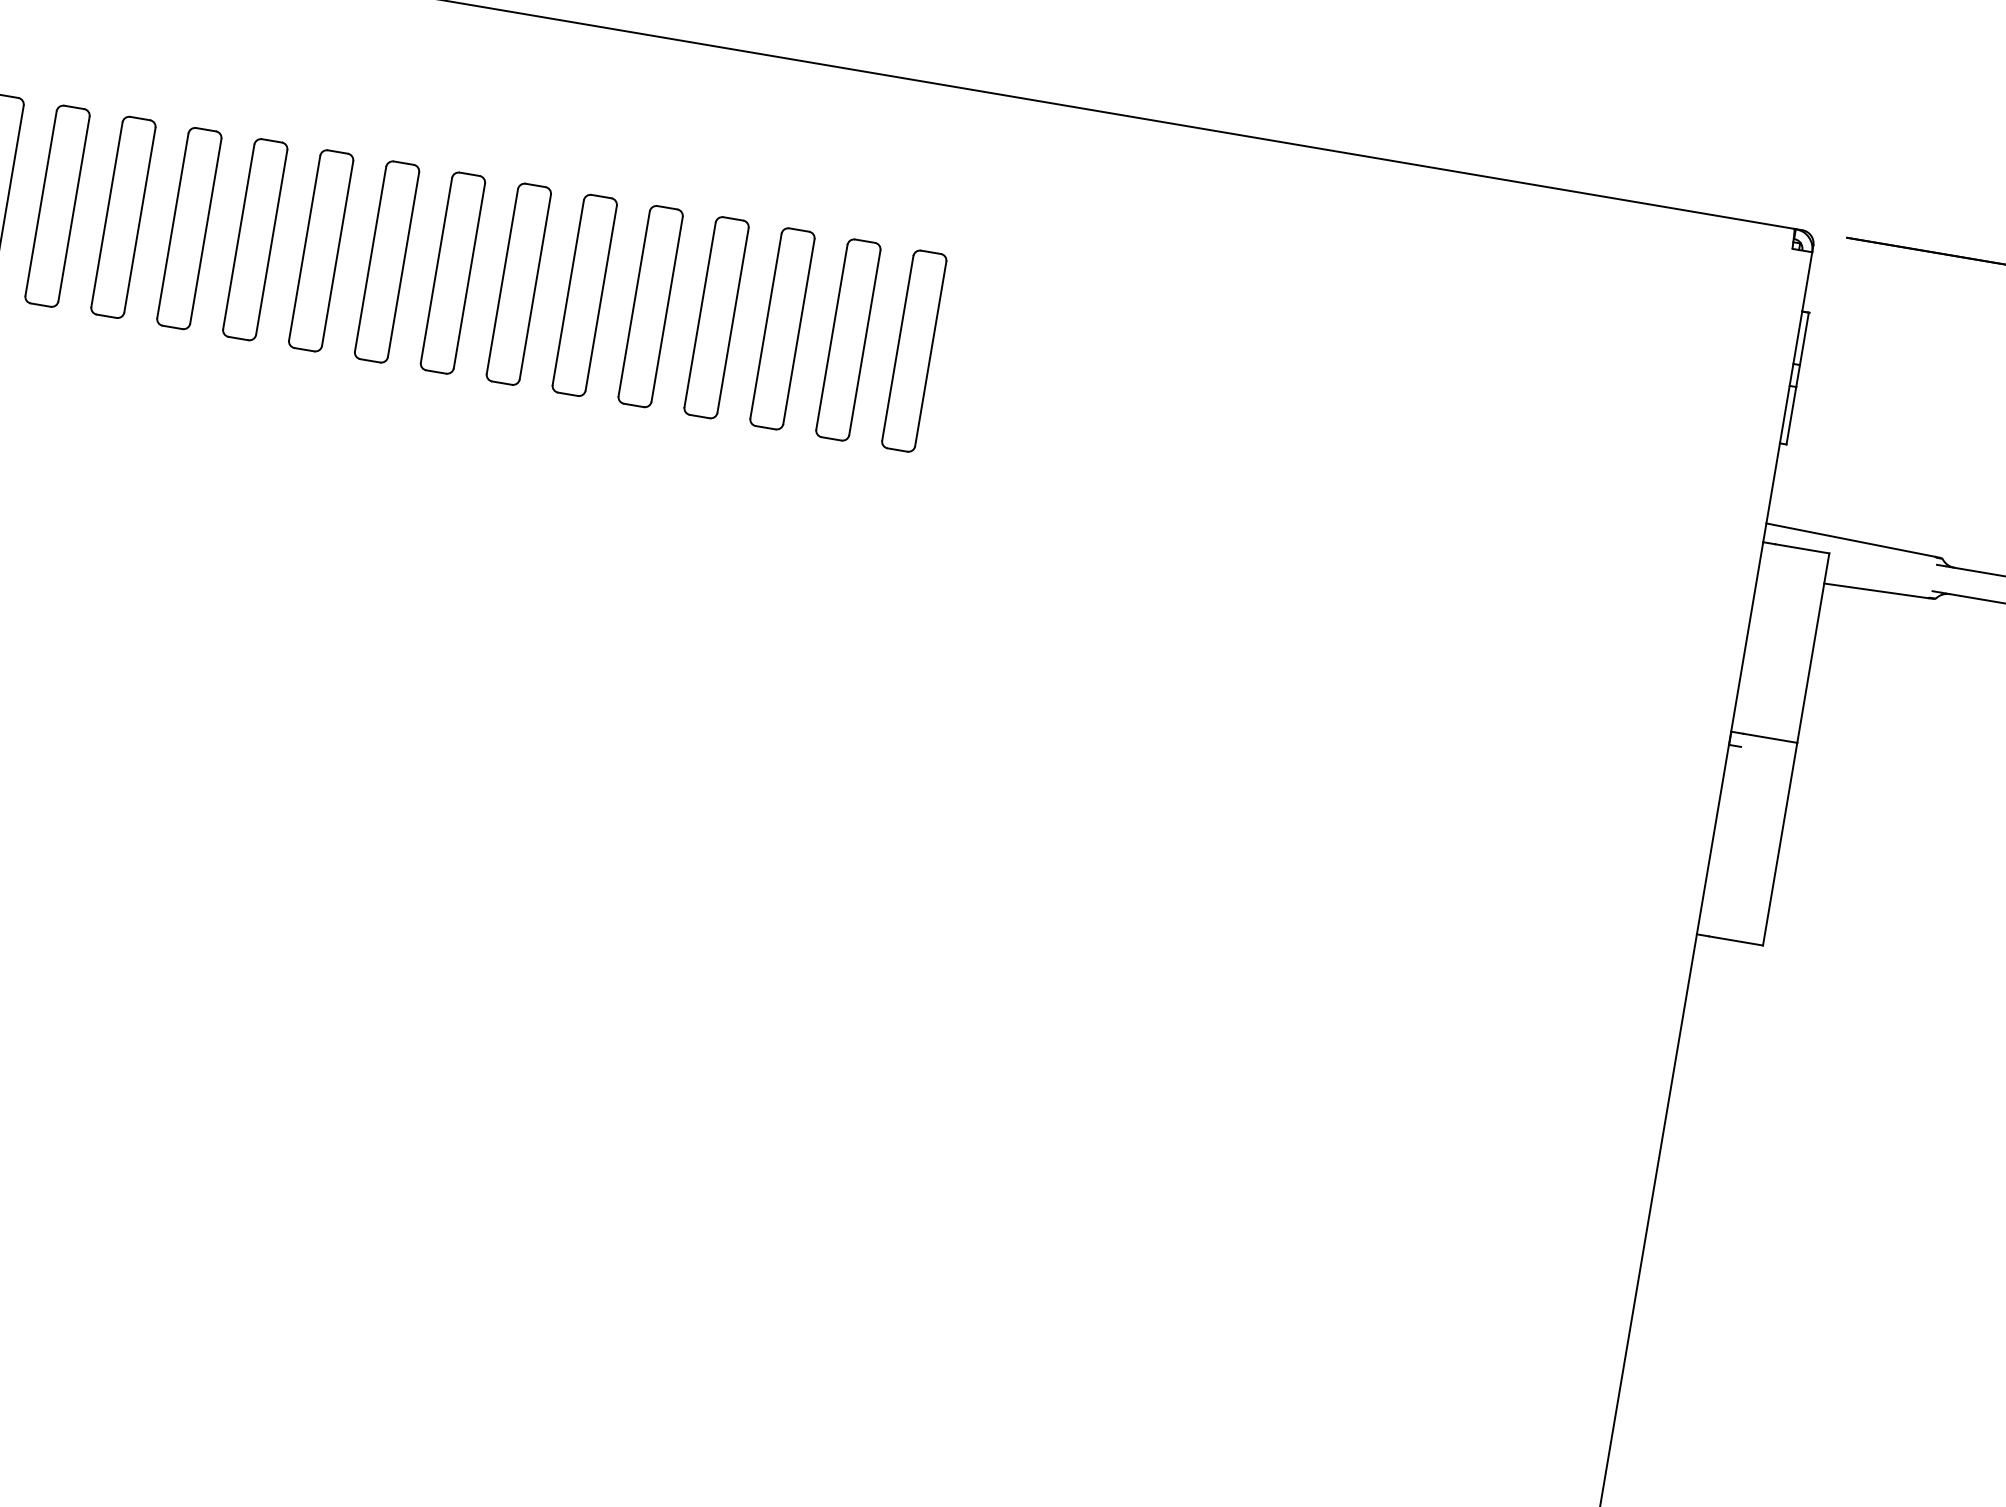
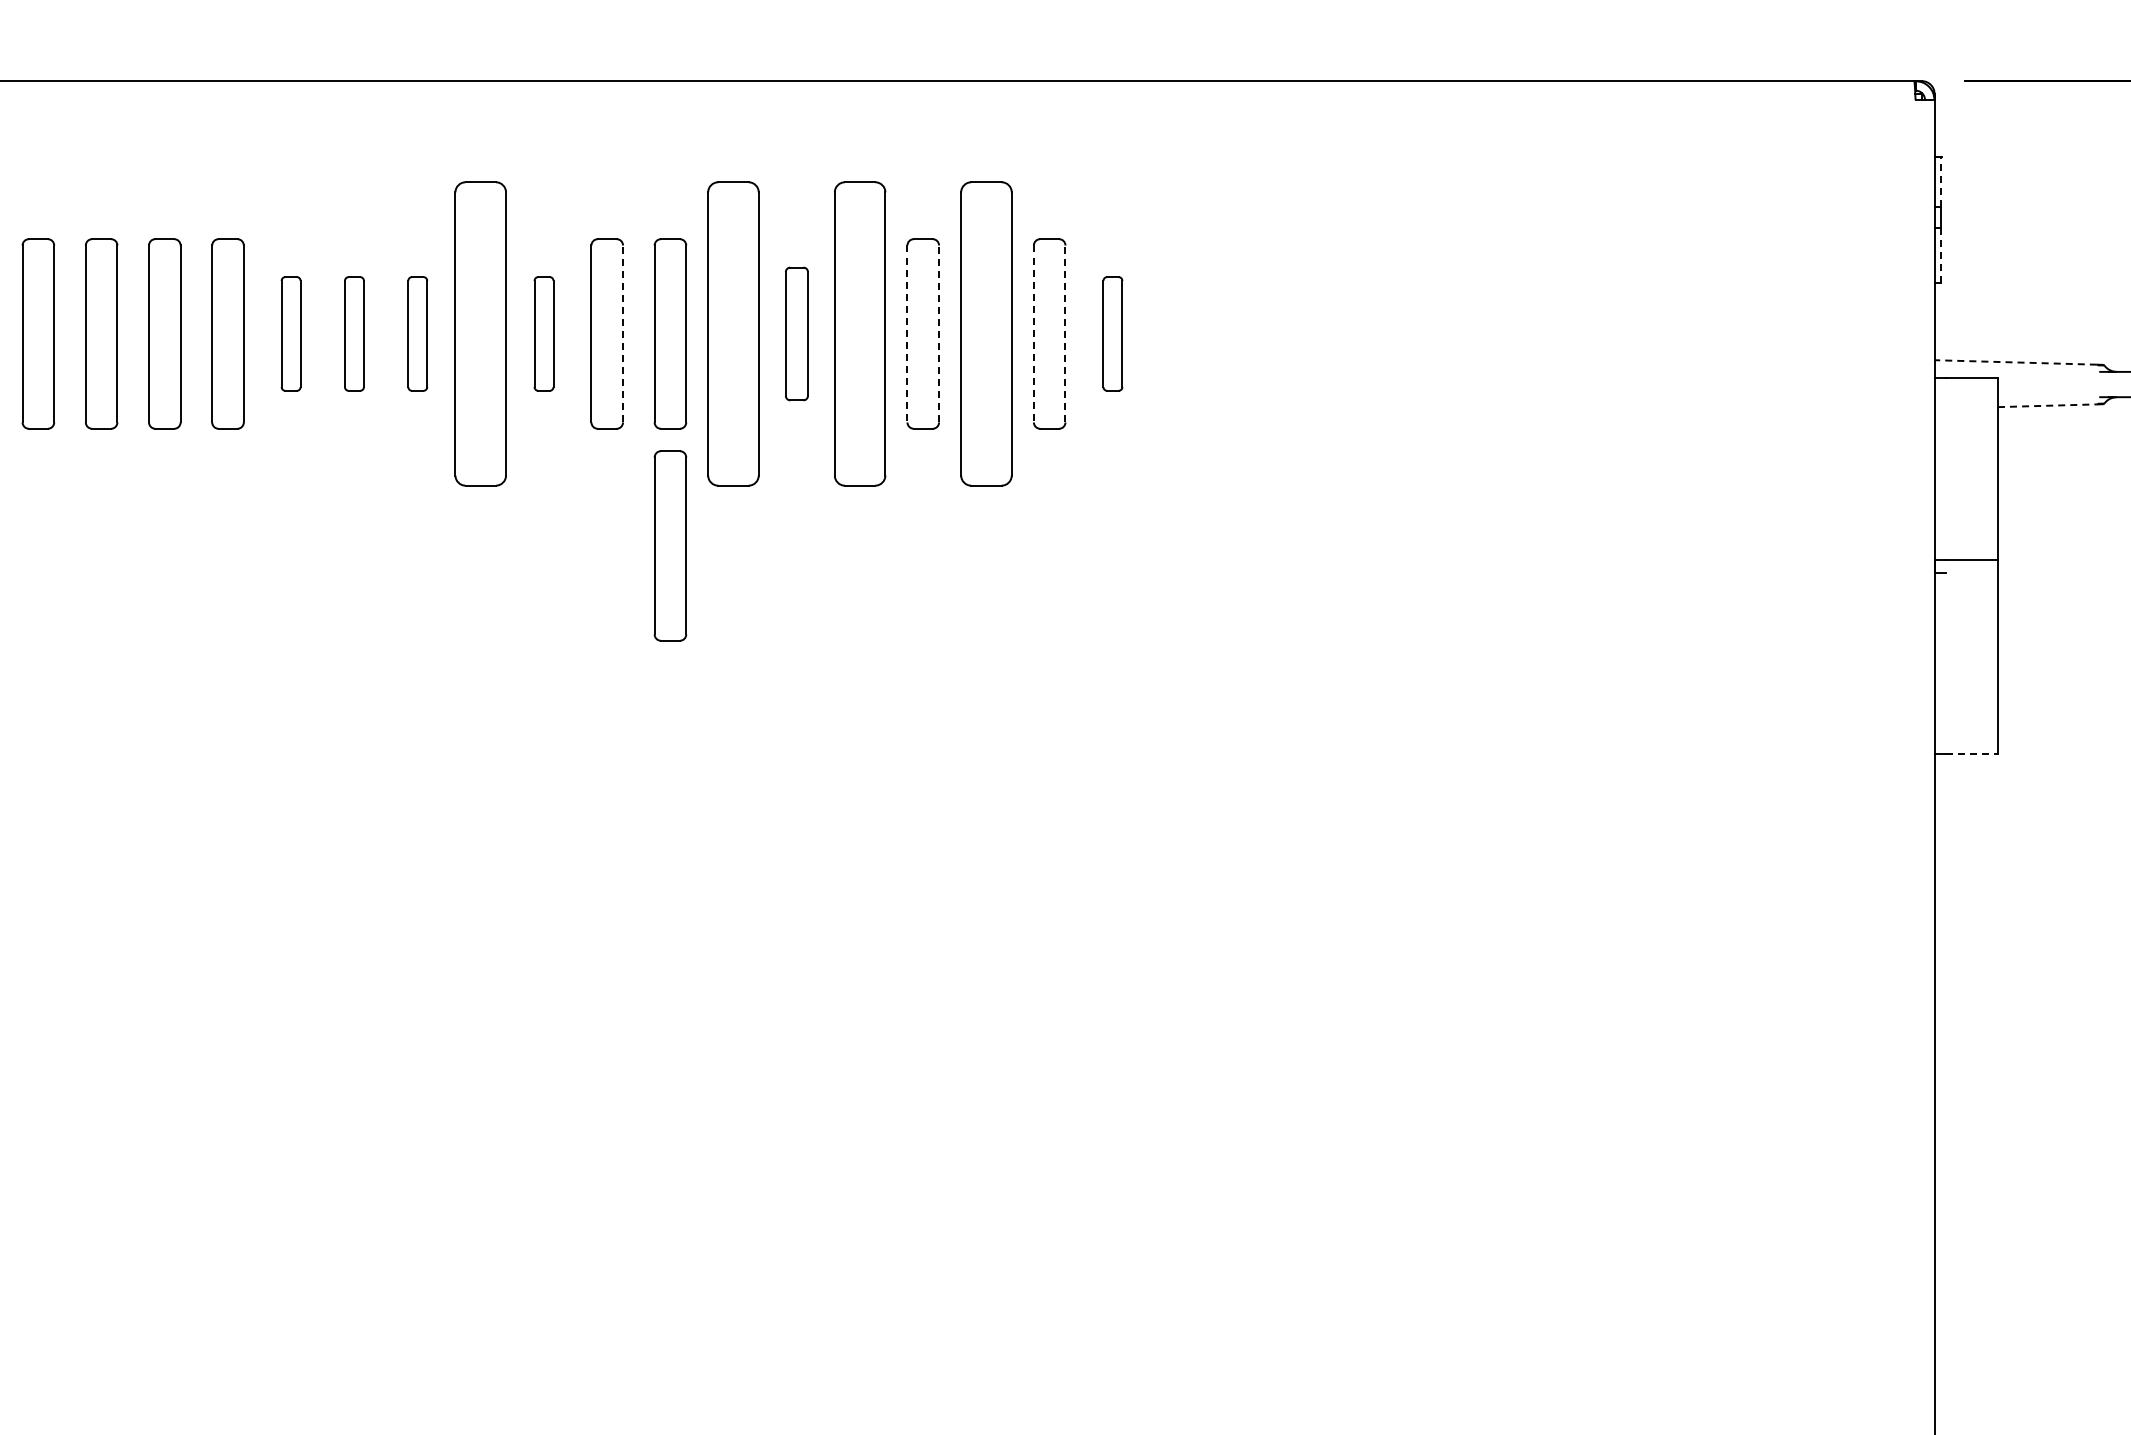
part: (56, 205) -> (290, 333), size x0.6
part: (123, 216) -> (354, 333), size x0.6
part: (189, 228) -> (417, 333), size x0.6
part: (254, 239) -> (480, 333), size x1.6
part: (320, 250) -> (543, 333), size x0.6
line: (404, 264) -> (623, 333), solid -> dashed
part: (518, 283) -> (733, 333), size x1.6
part: (584, 294) -> (796, 333), size x0.7
part: (650, 305) -> (859, 333), size x1.6
line: (700, 315) -> (907, 334), solid -> dashed
line: (733, 320) -> (939, 333), solid -> dashed
part: (782, 328) -> (986, 333), size x1.6
line: (831, 337) -> (1033, 334), solid -> dashed
line: (1804, 338) -> (1940, 181), solid -> dashed
line: (864, 342) -> (1065, 333), solid -> dashed
part: (913, 350) -> (1112, 333), size x0.6
line: (1791, 415) -> (1940, 255), solid -> dashed
part: (415, 493) -> (670, 545), added
line: (1850, 540) -> (2015, 362), solid -> dashed
line: (1876, 590) -> (2047, 405), solid -> dashed
line: (1736, 941) -> (1972, 754), solid -> dashed

